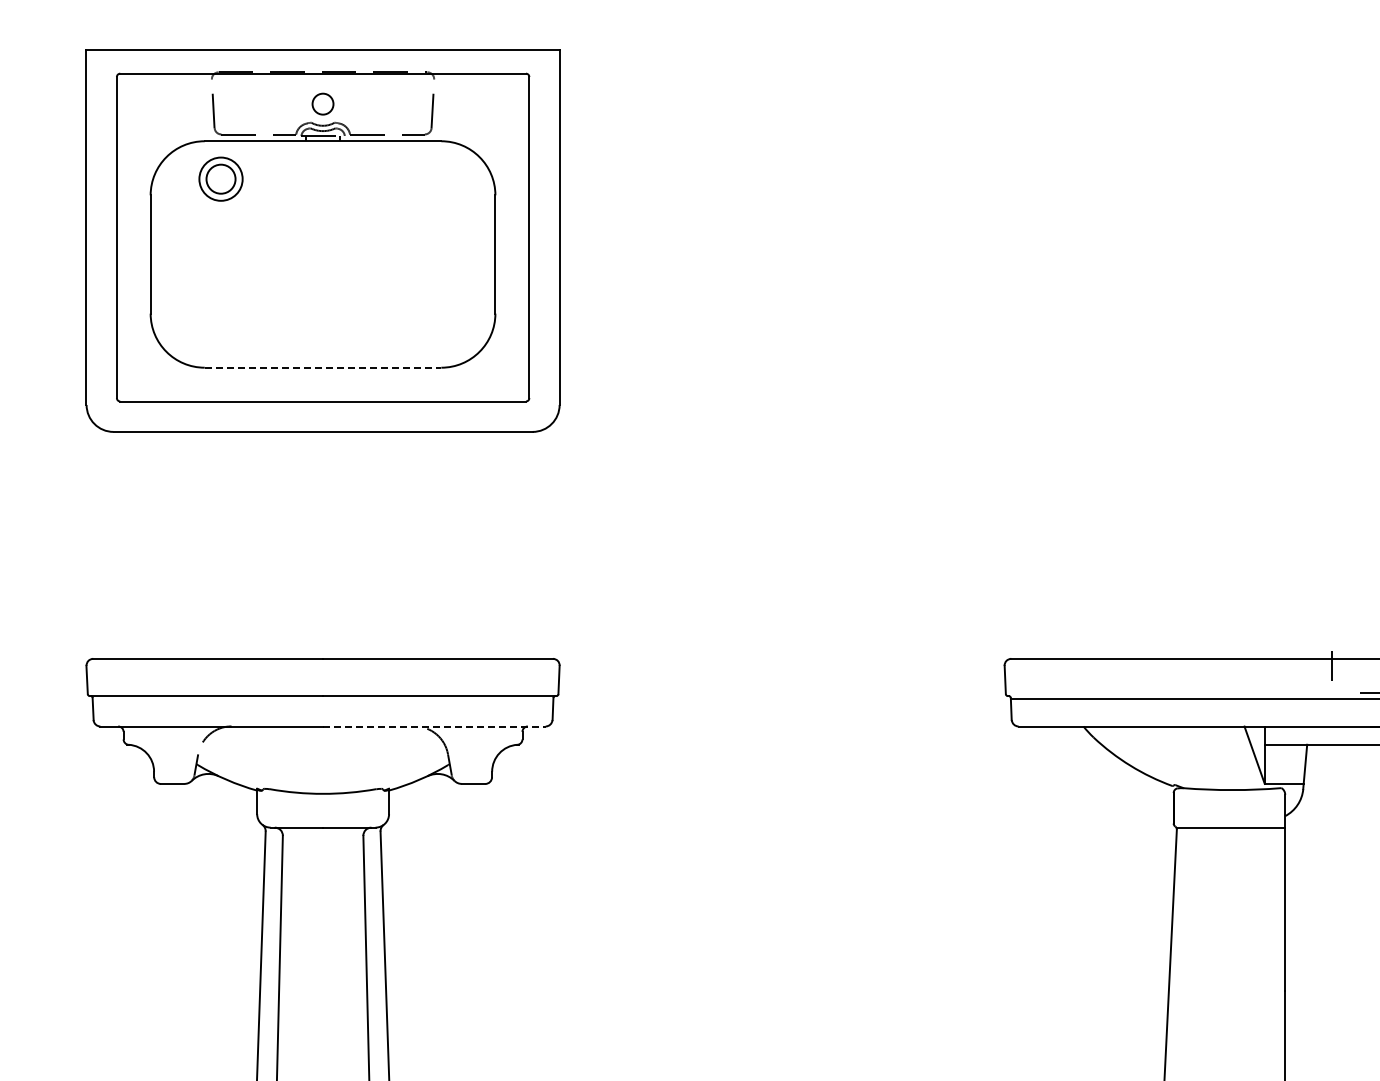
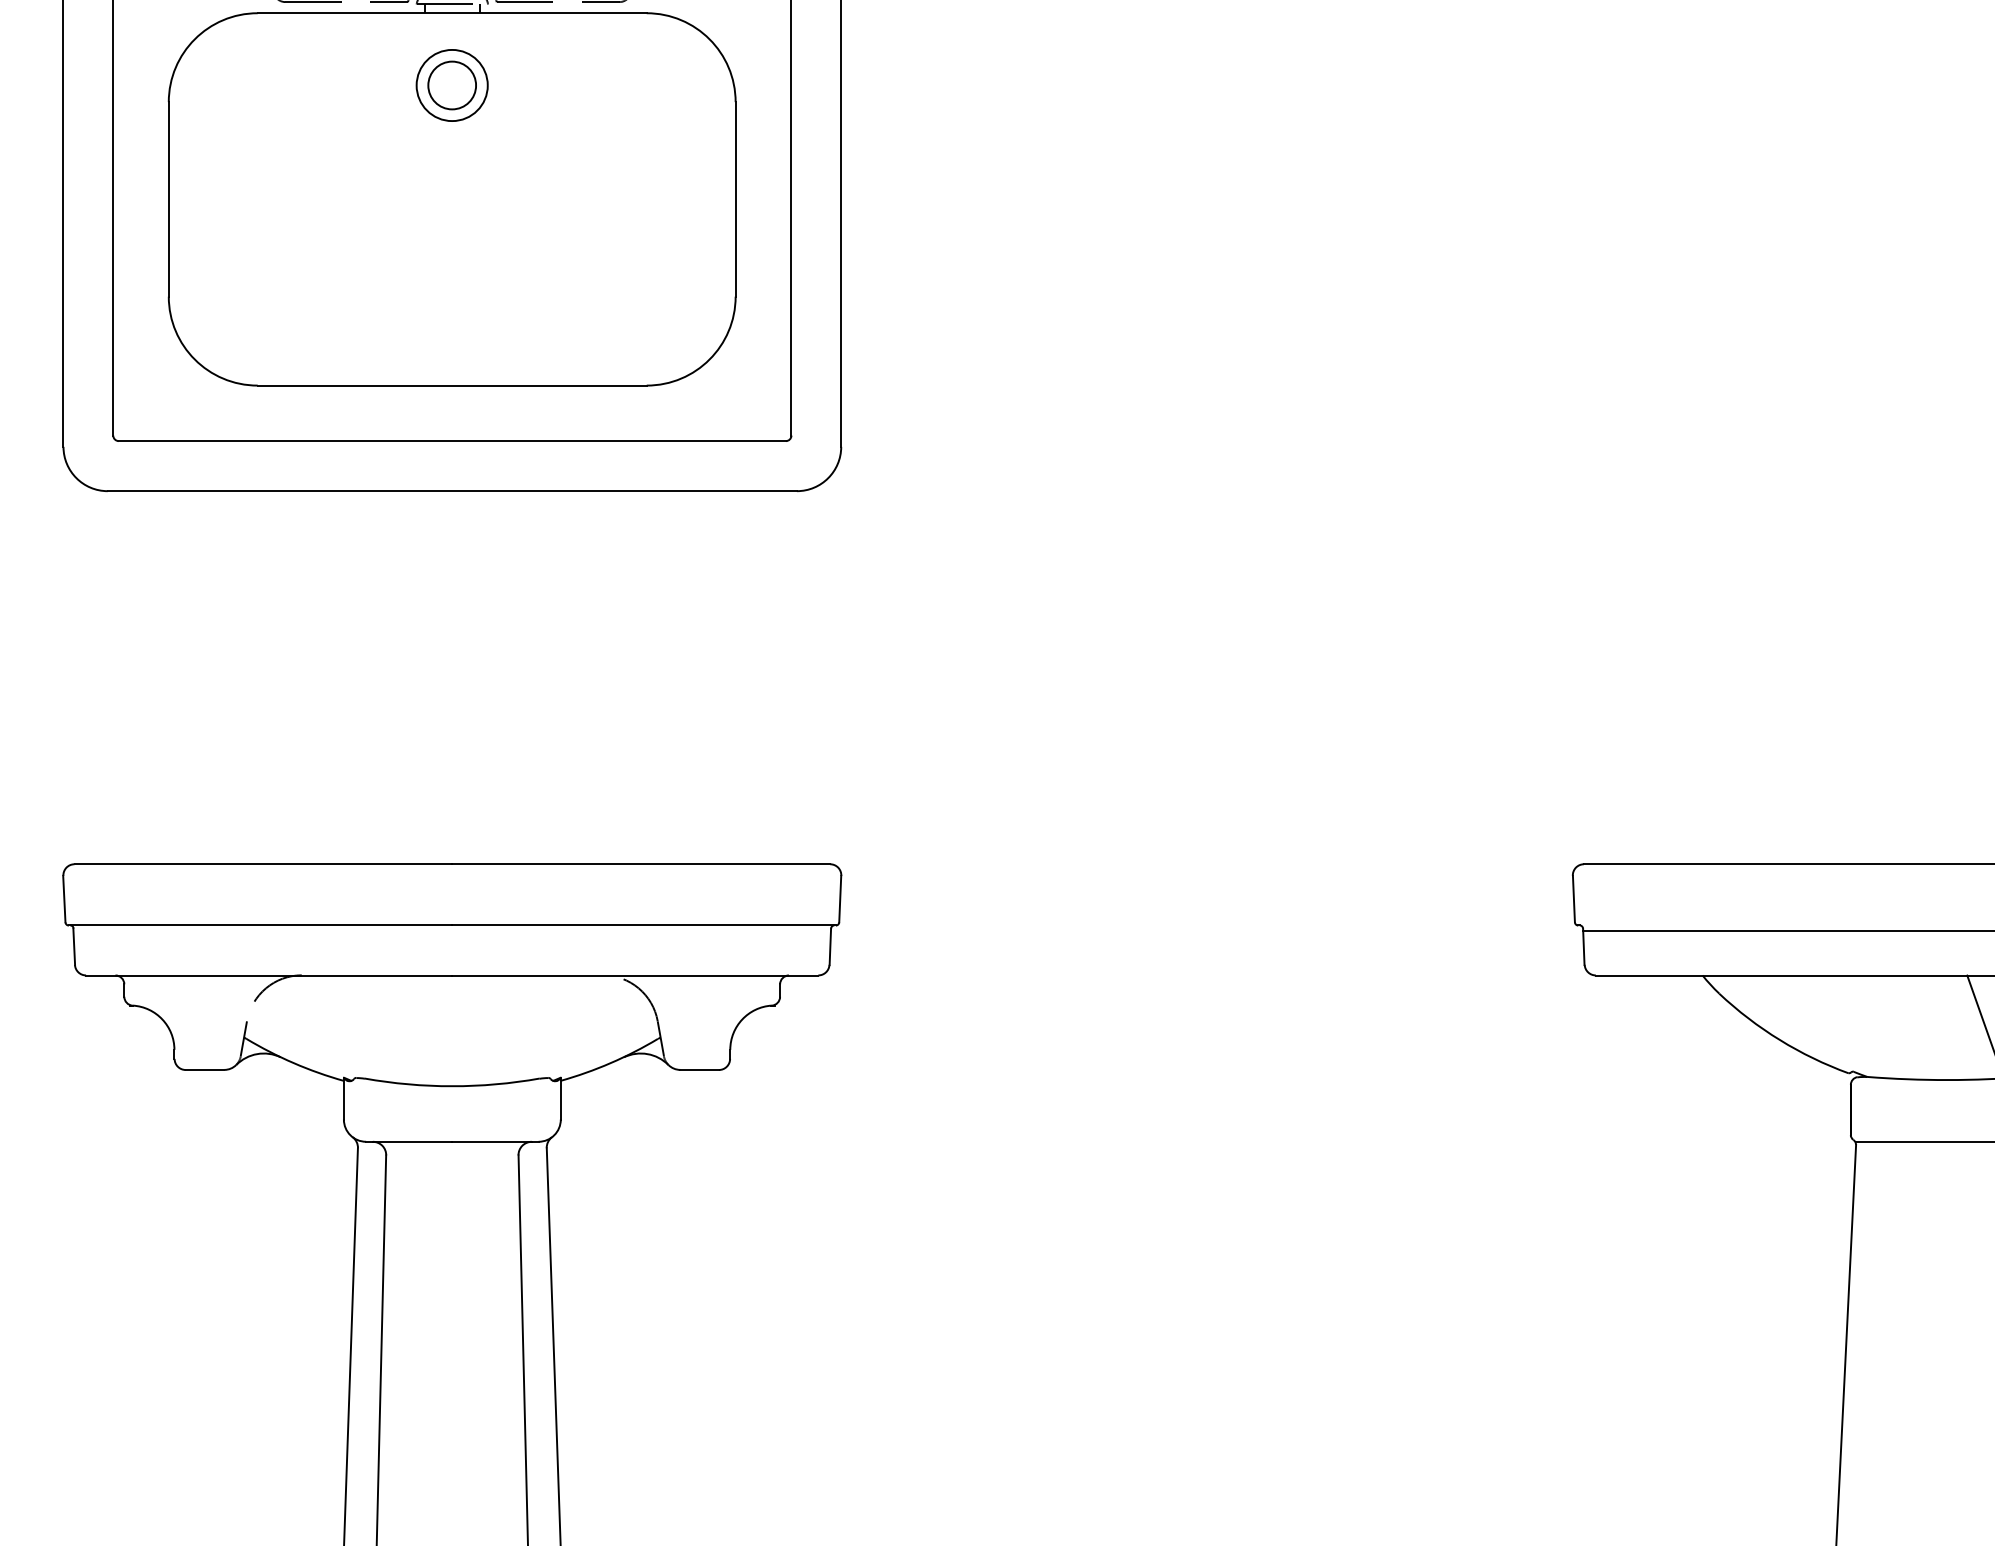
part: (220, 178) -> (451, 84), moved
line: (323, 367) -> (452, 385), dashed -> solid
line: (434, 726) -> (635, 975), dashed -> solid

